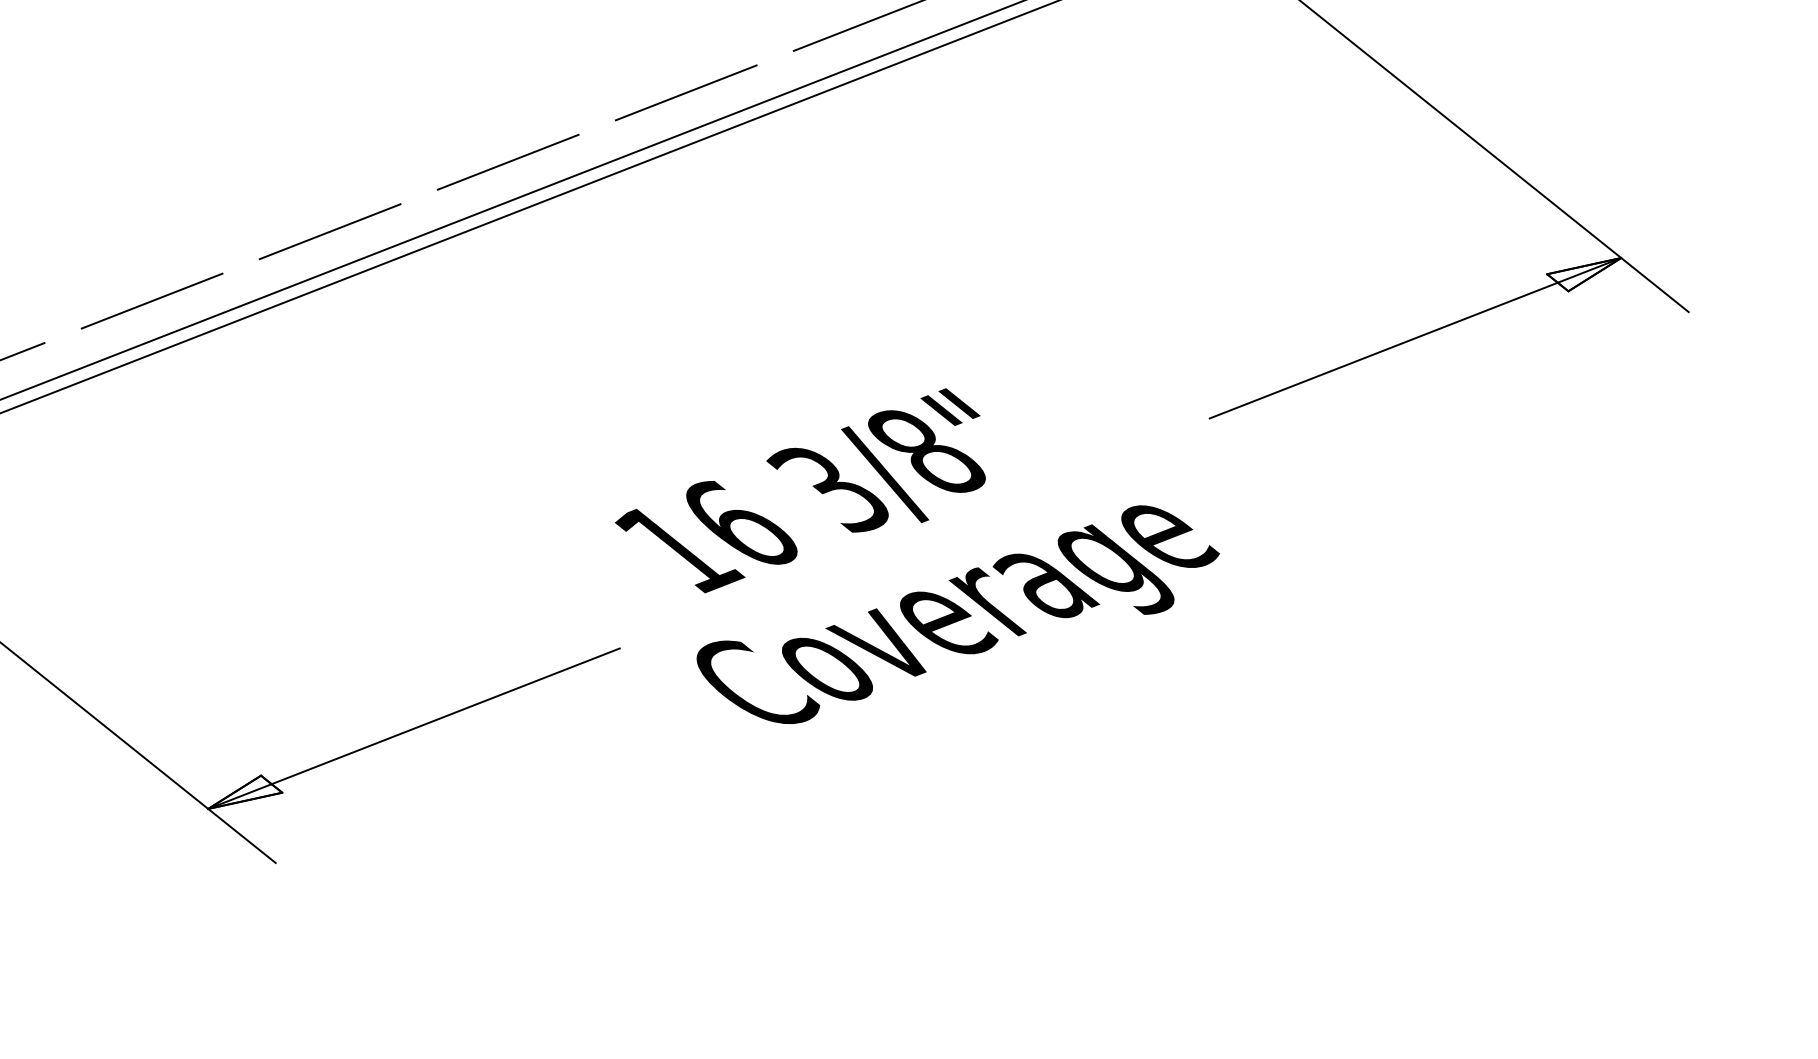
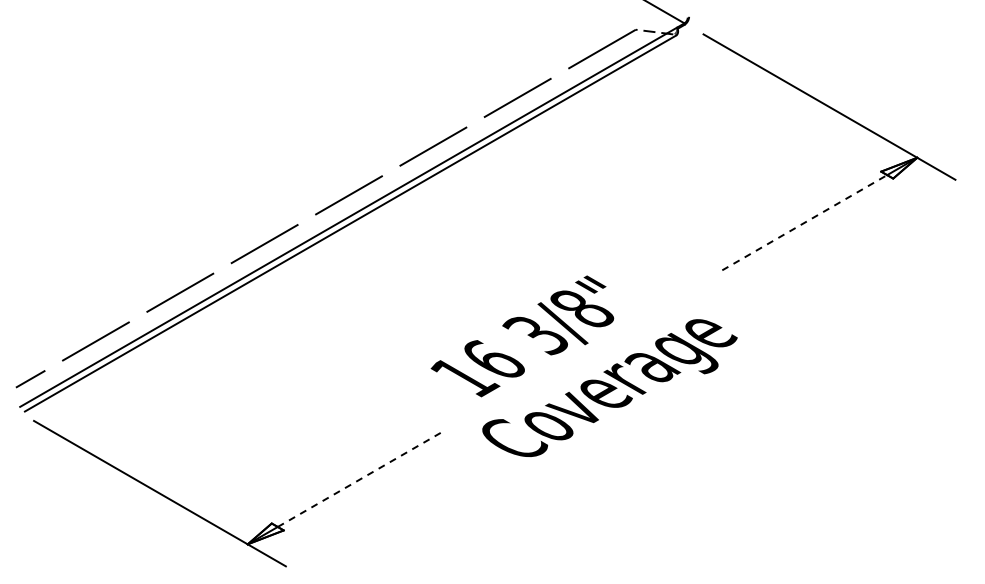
line: (1385, 350) -> (805, 222), solid -> dashed
line: (446, 716) -> (360, 479), solid -> dashed

